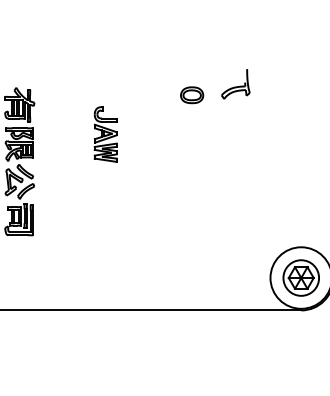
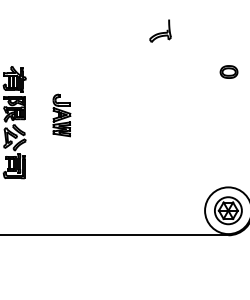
part: (235, 84) -> (160, 31), moved
part: (192, 95) -> (229, 72), moved
part: (105, 134) -> (61, 115), moved

